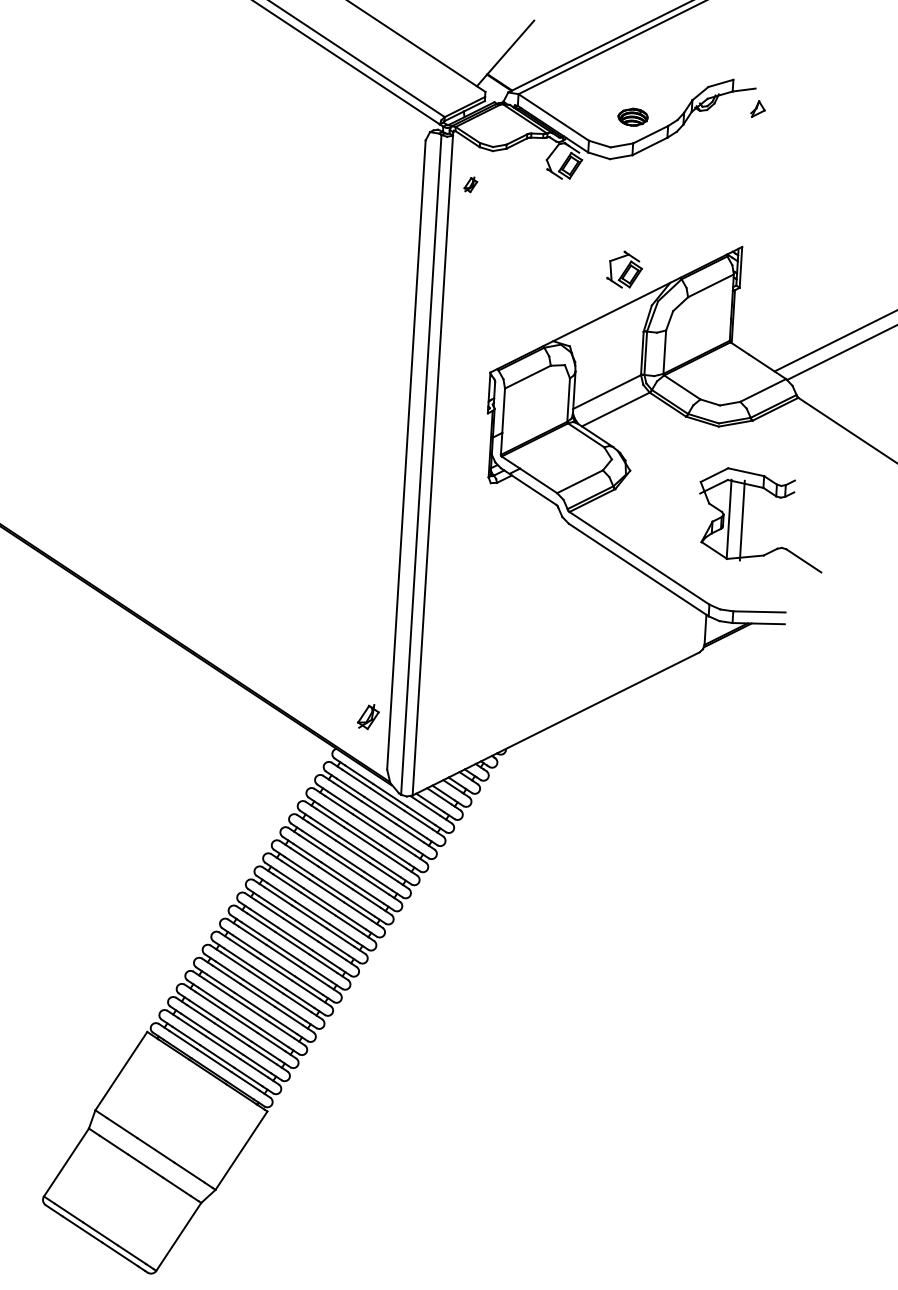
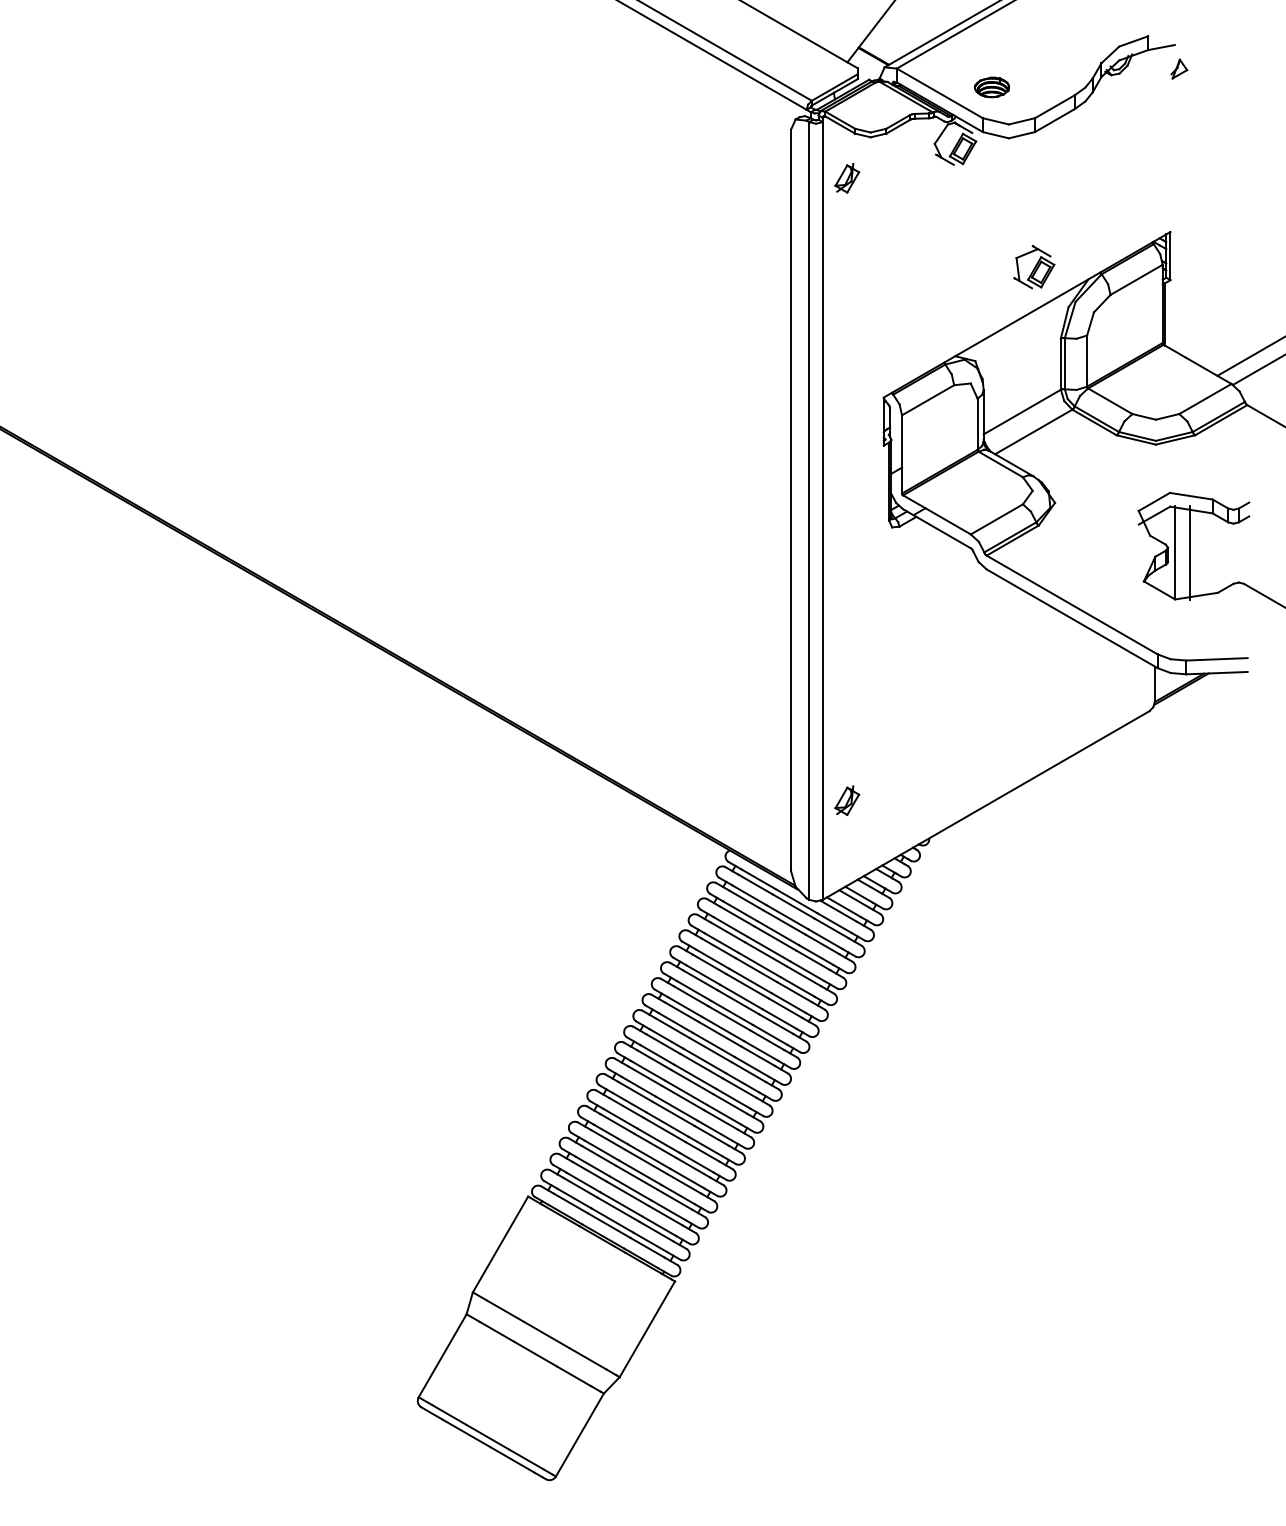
part: (632, 117) -> (991, 87), moved
part: (470, 184) -> (847, 178), size x1.67
part: (368, 716) -> (847, 800), moved

